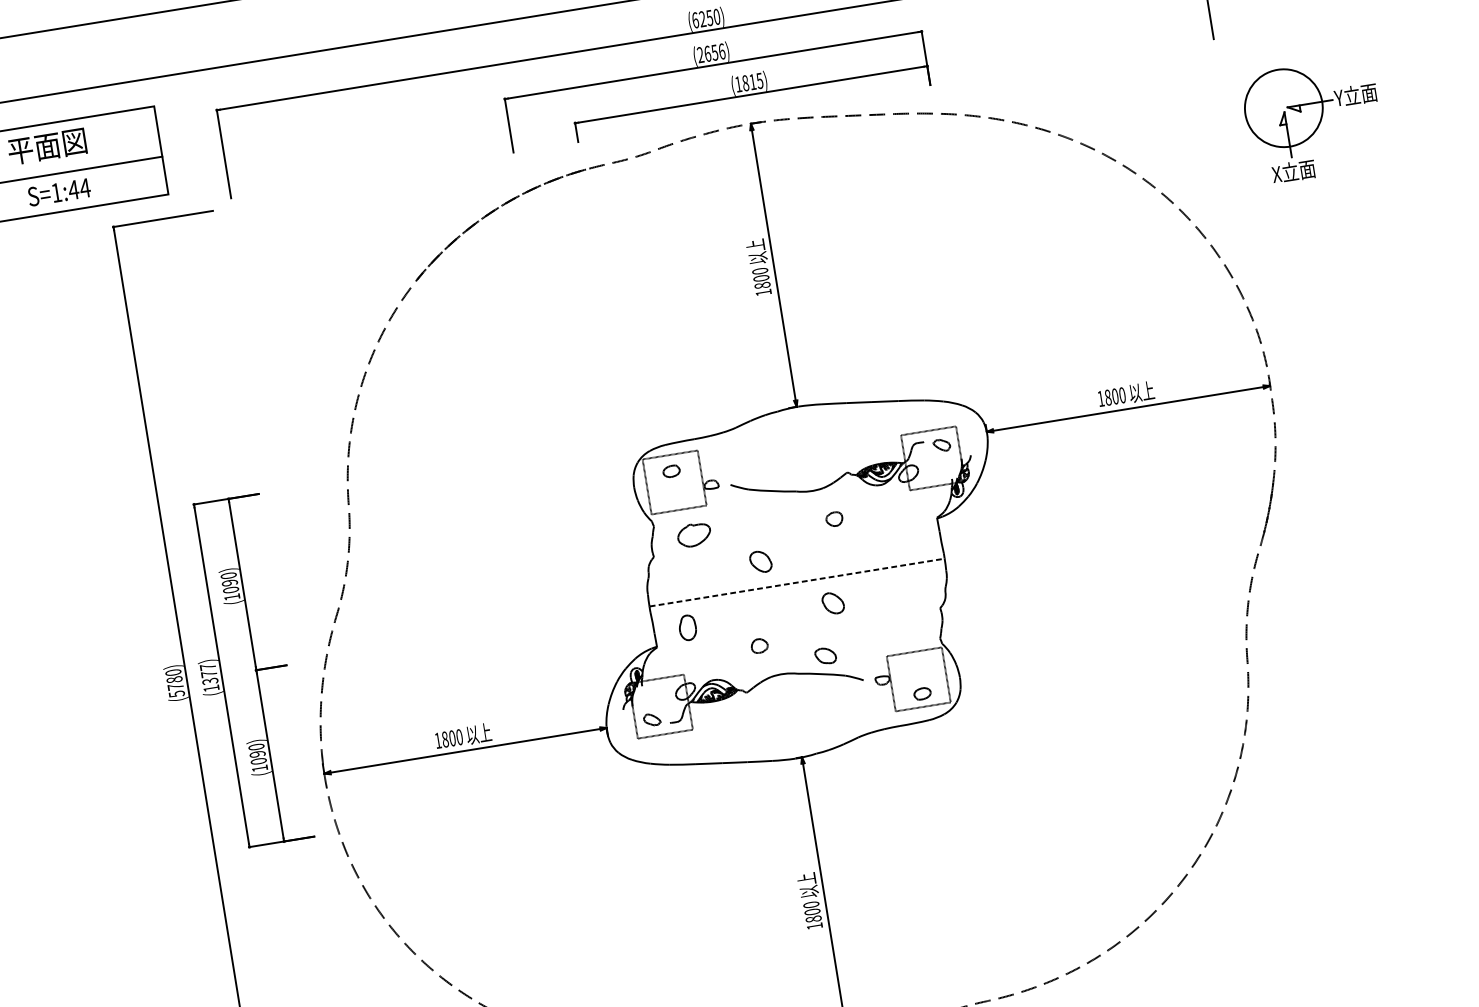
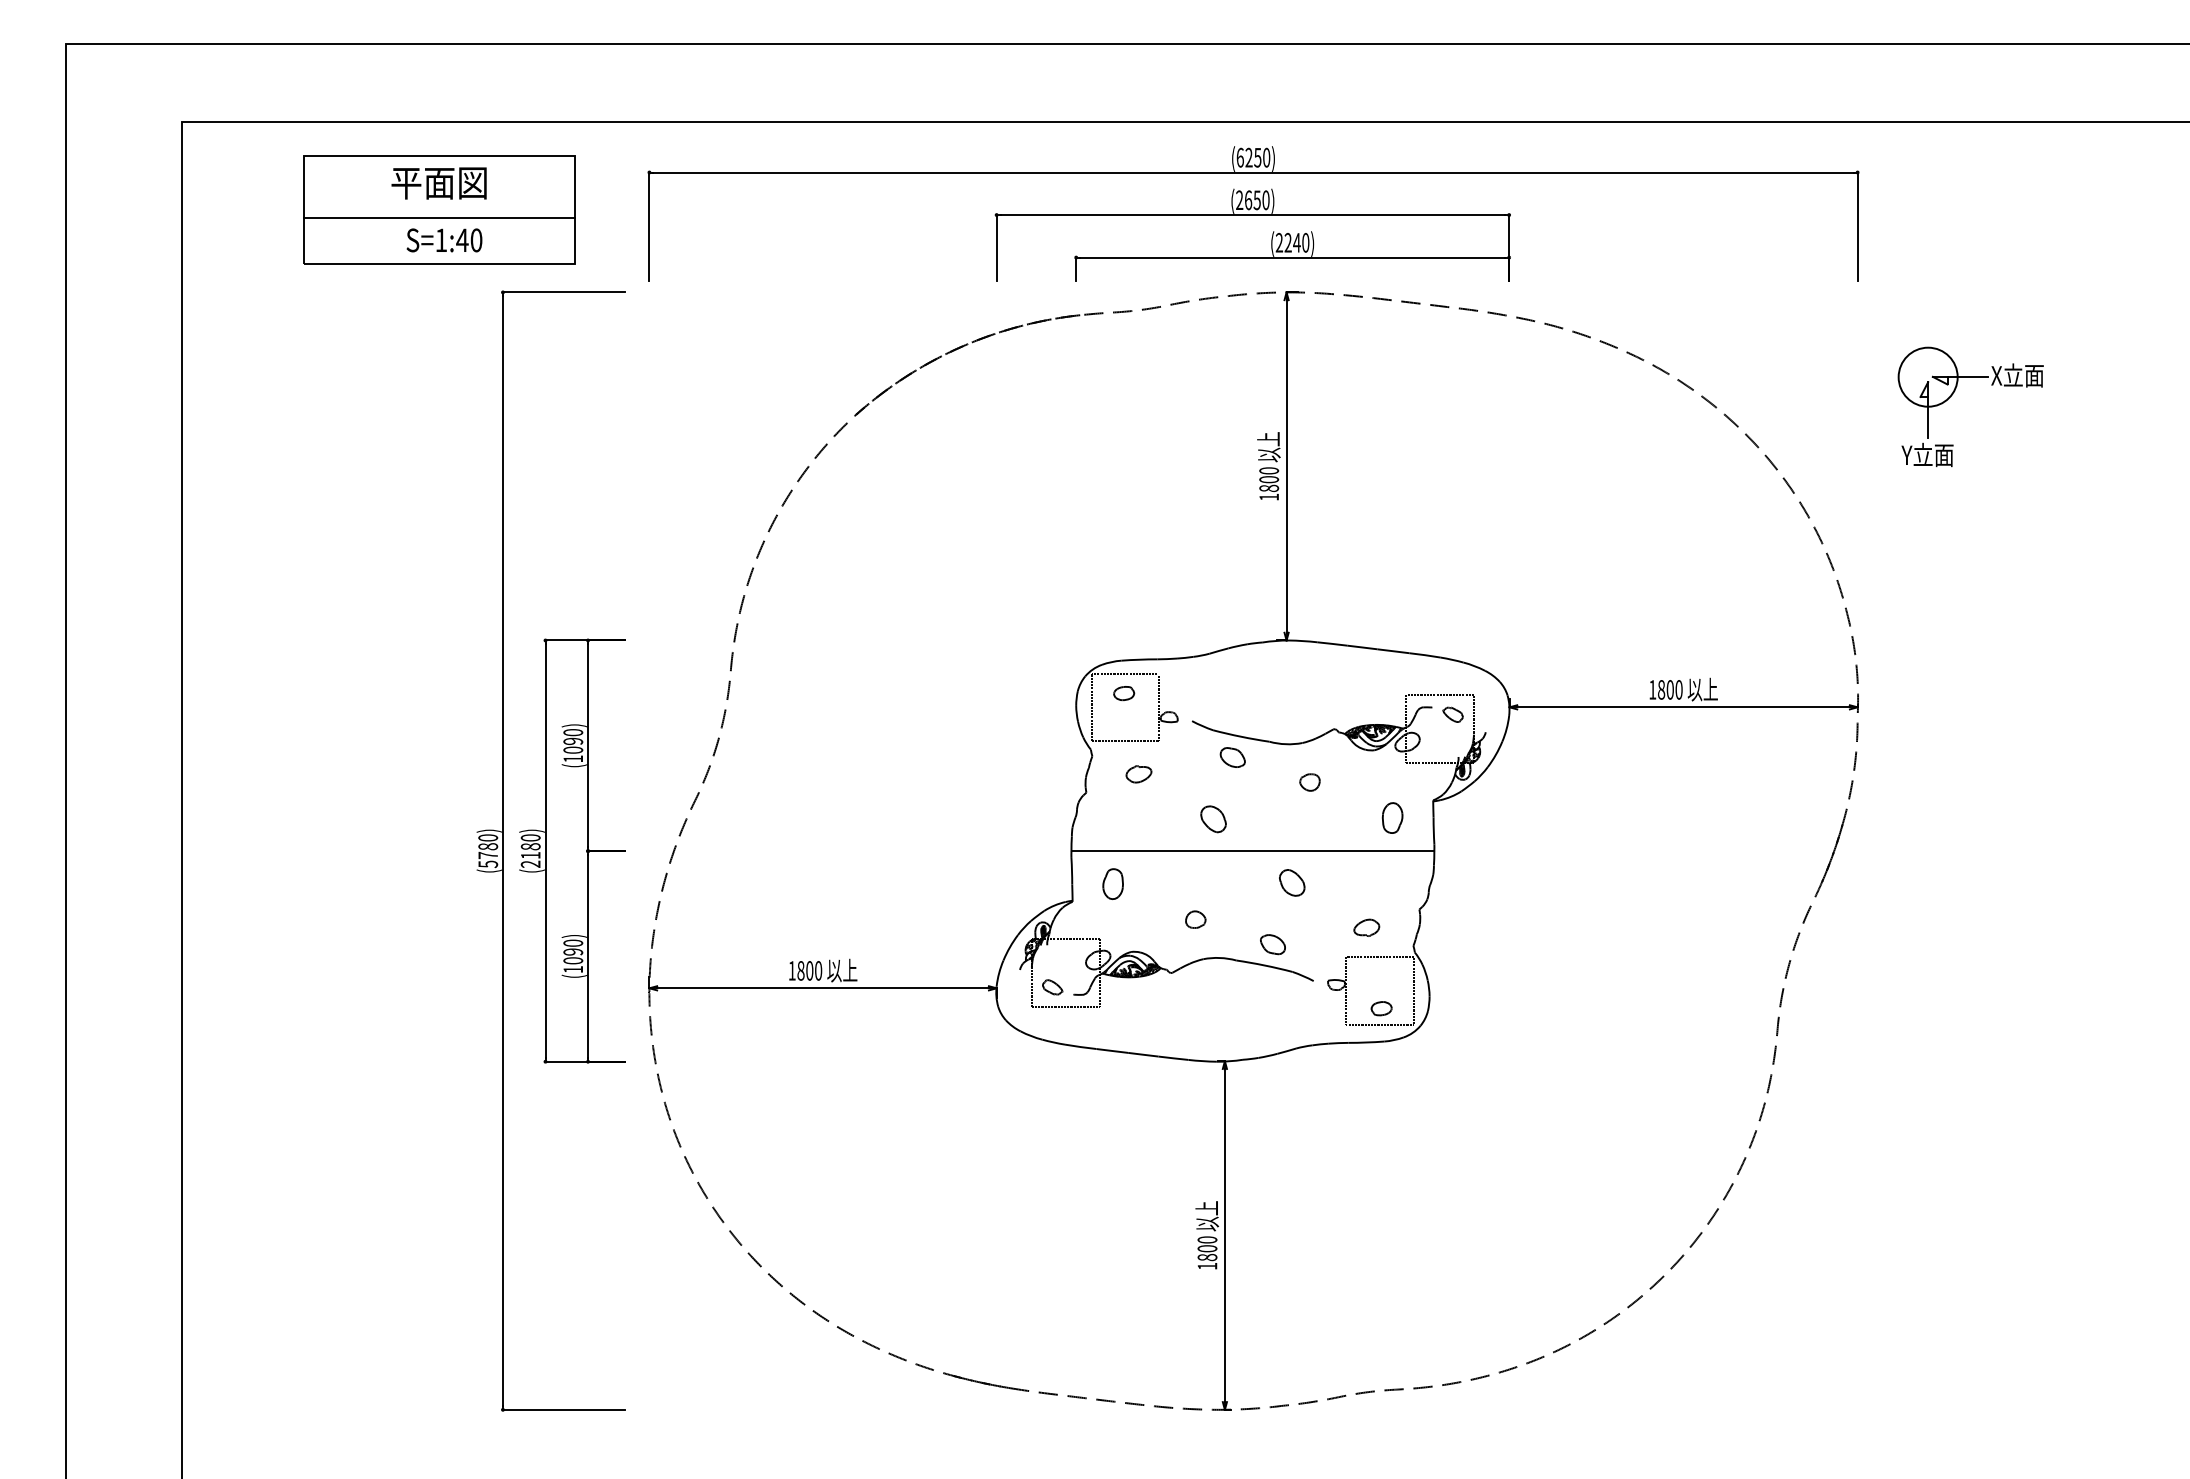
text: (721, 51) -> (1265, 200), (2656) -> (2650)
text: (749, 82) -> (1292, 242), (1815) -> (2240)
text: (1355, 95) -> (2016, 375), Y立面 -> X立面
circle: (1283, 107) -> (1927, 376), size x0.62
text: (1293, 171) -> (1927, 454), X立面 -> Y立面
text: (85, 188) -> (476, 240), S=1:44 -> S=1:40
part: (768, 509) -> (1232, 757), added
part: (693, 535) -> (1138, 774), size x0.62
part: (906, 536) -> (1392, 817), added
line: (797, 582) -> (1253, 851), dashed -> solid
part: (899, 629) -> (1366, 927), added
text: (209, 677) -> (530, 850), (1377) -> (2180)

